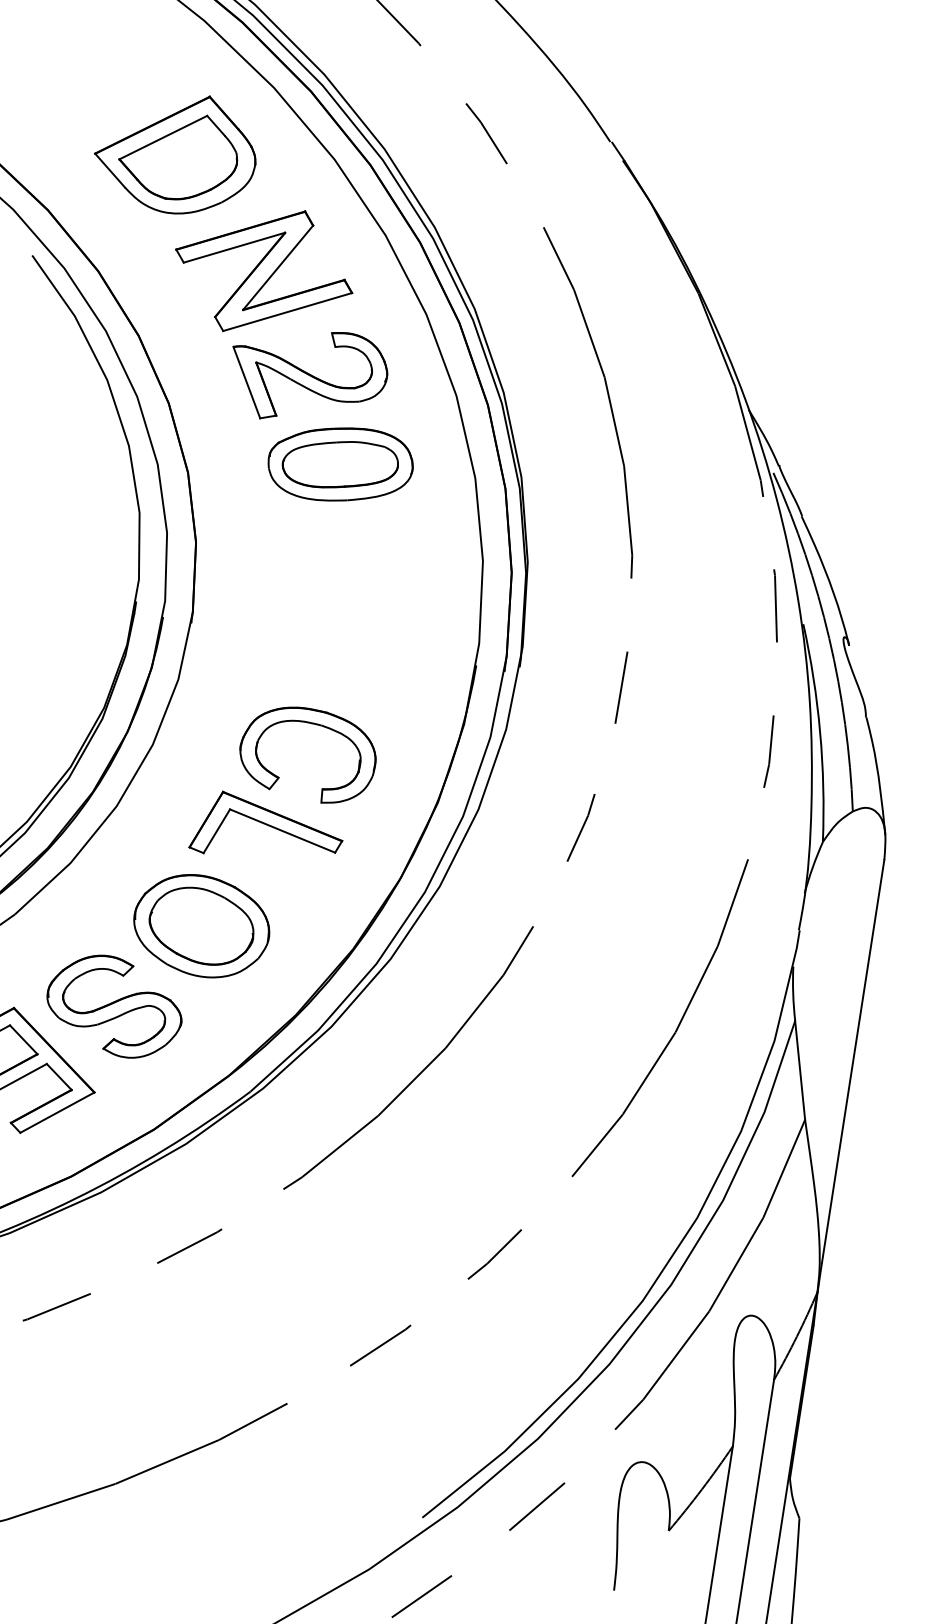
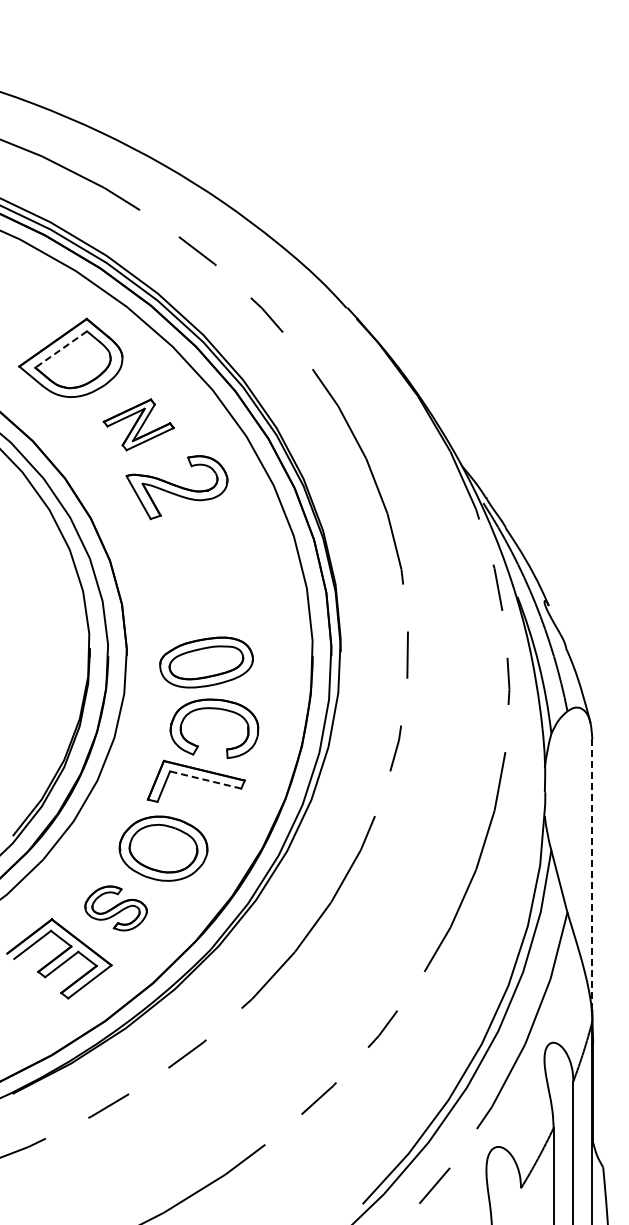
line: (163, 137) -> (61, 349), solid -> dashed
part: (263, 270) -> (138, 424), size x0.6
part: (340, 464) -> (206, 662), moved
line: (282, 831) -> (205, 780), solid -> dashed
part: (115, 1006) -> (116, 908), size x0.7
line: (852, 1067) -> (592, 874), solid -> dashed

